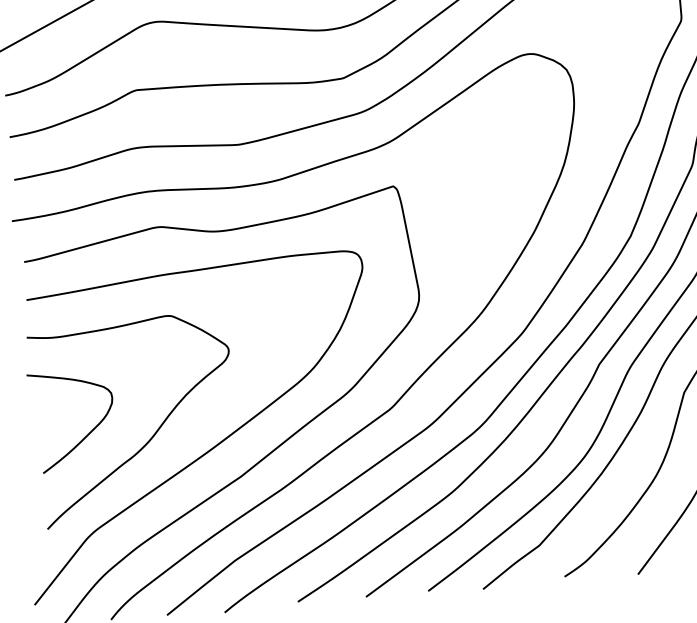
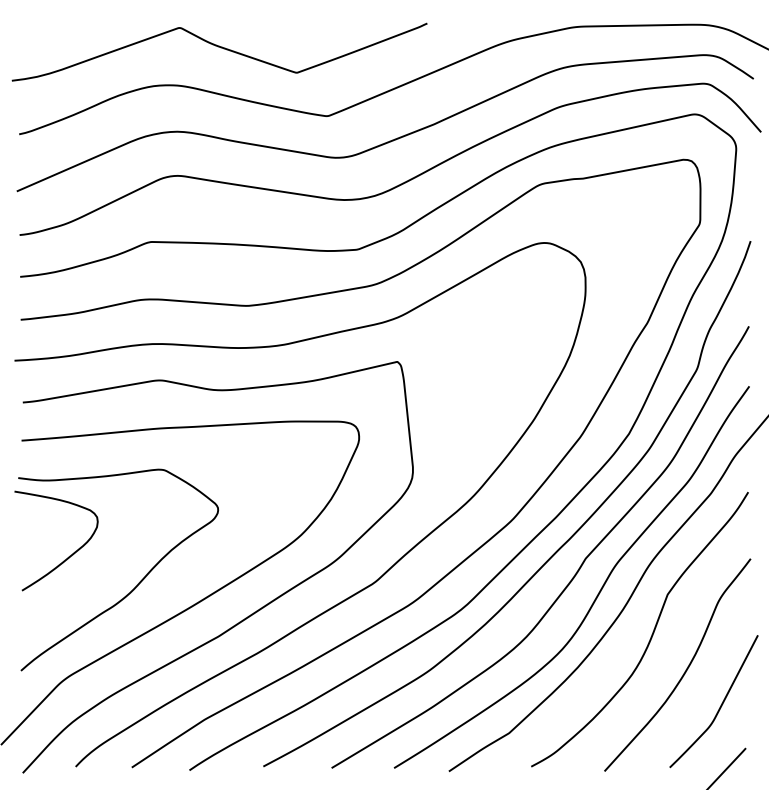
curve: (87, 433) -> (69, 555), moved

